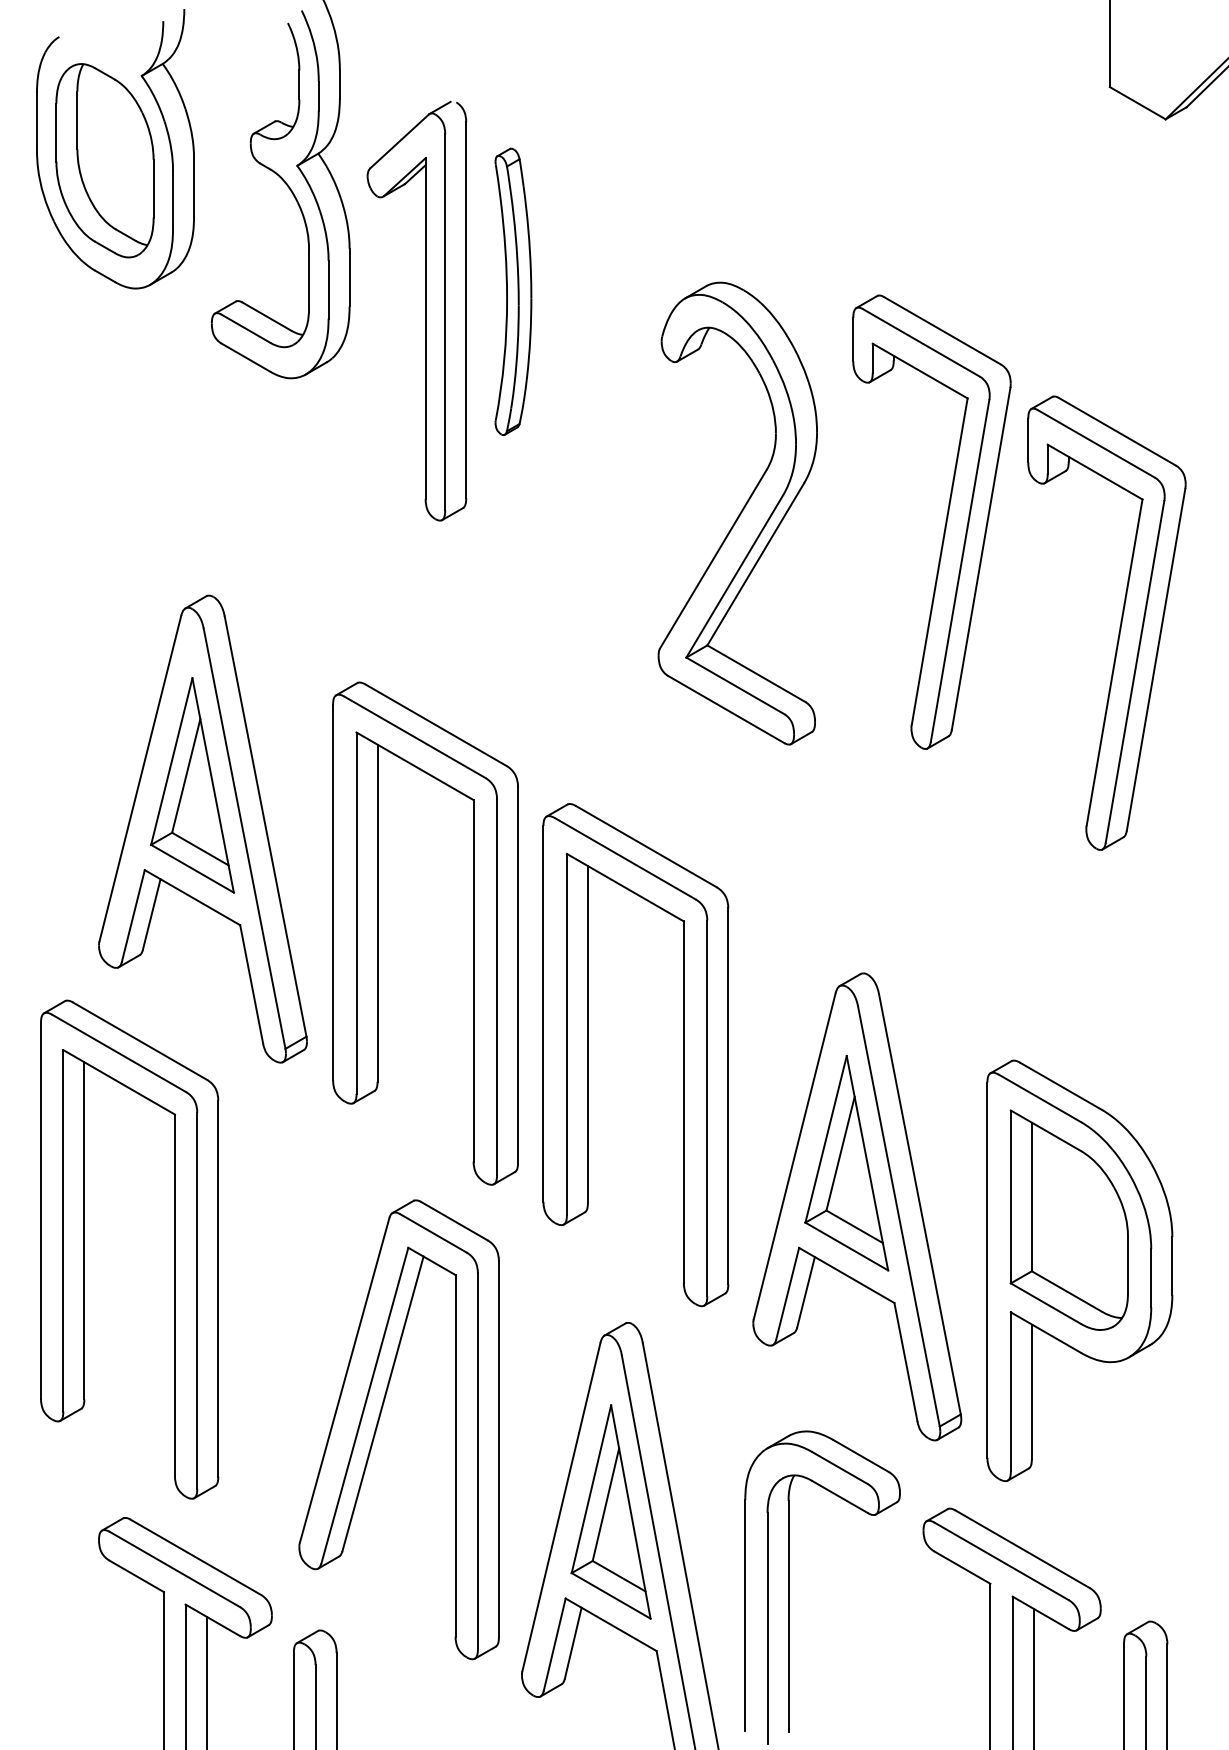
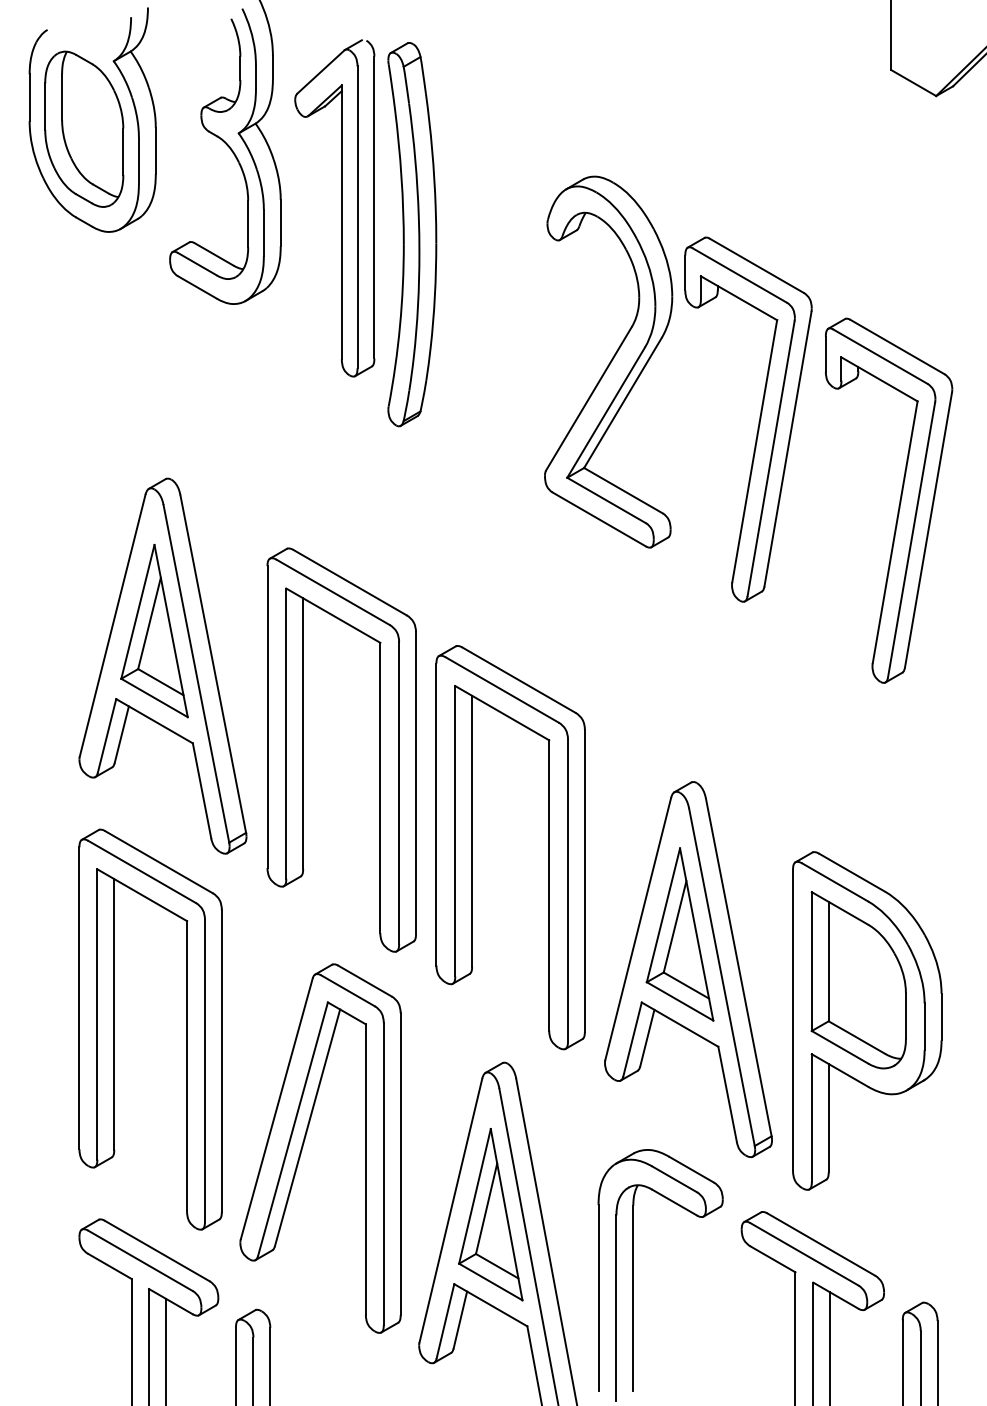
part: (513, 291) -> (412, 234), size x1.67
part: (425, 310) -> (341, 207), moved
part: (737, 513) -> (608, 362), moved
part: (84, 1249) -> (114, 1029), moved

